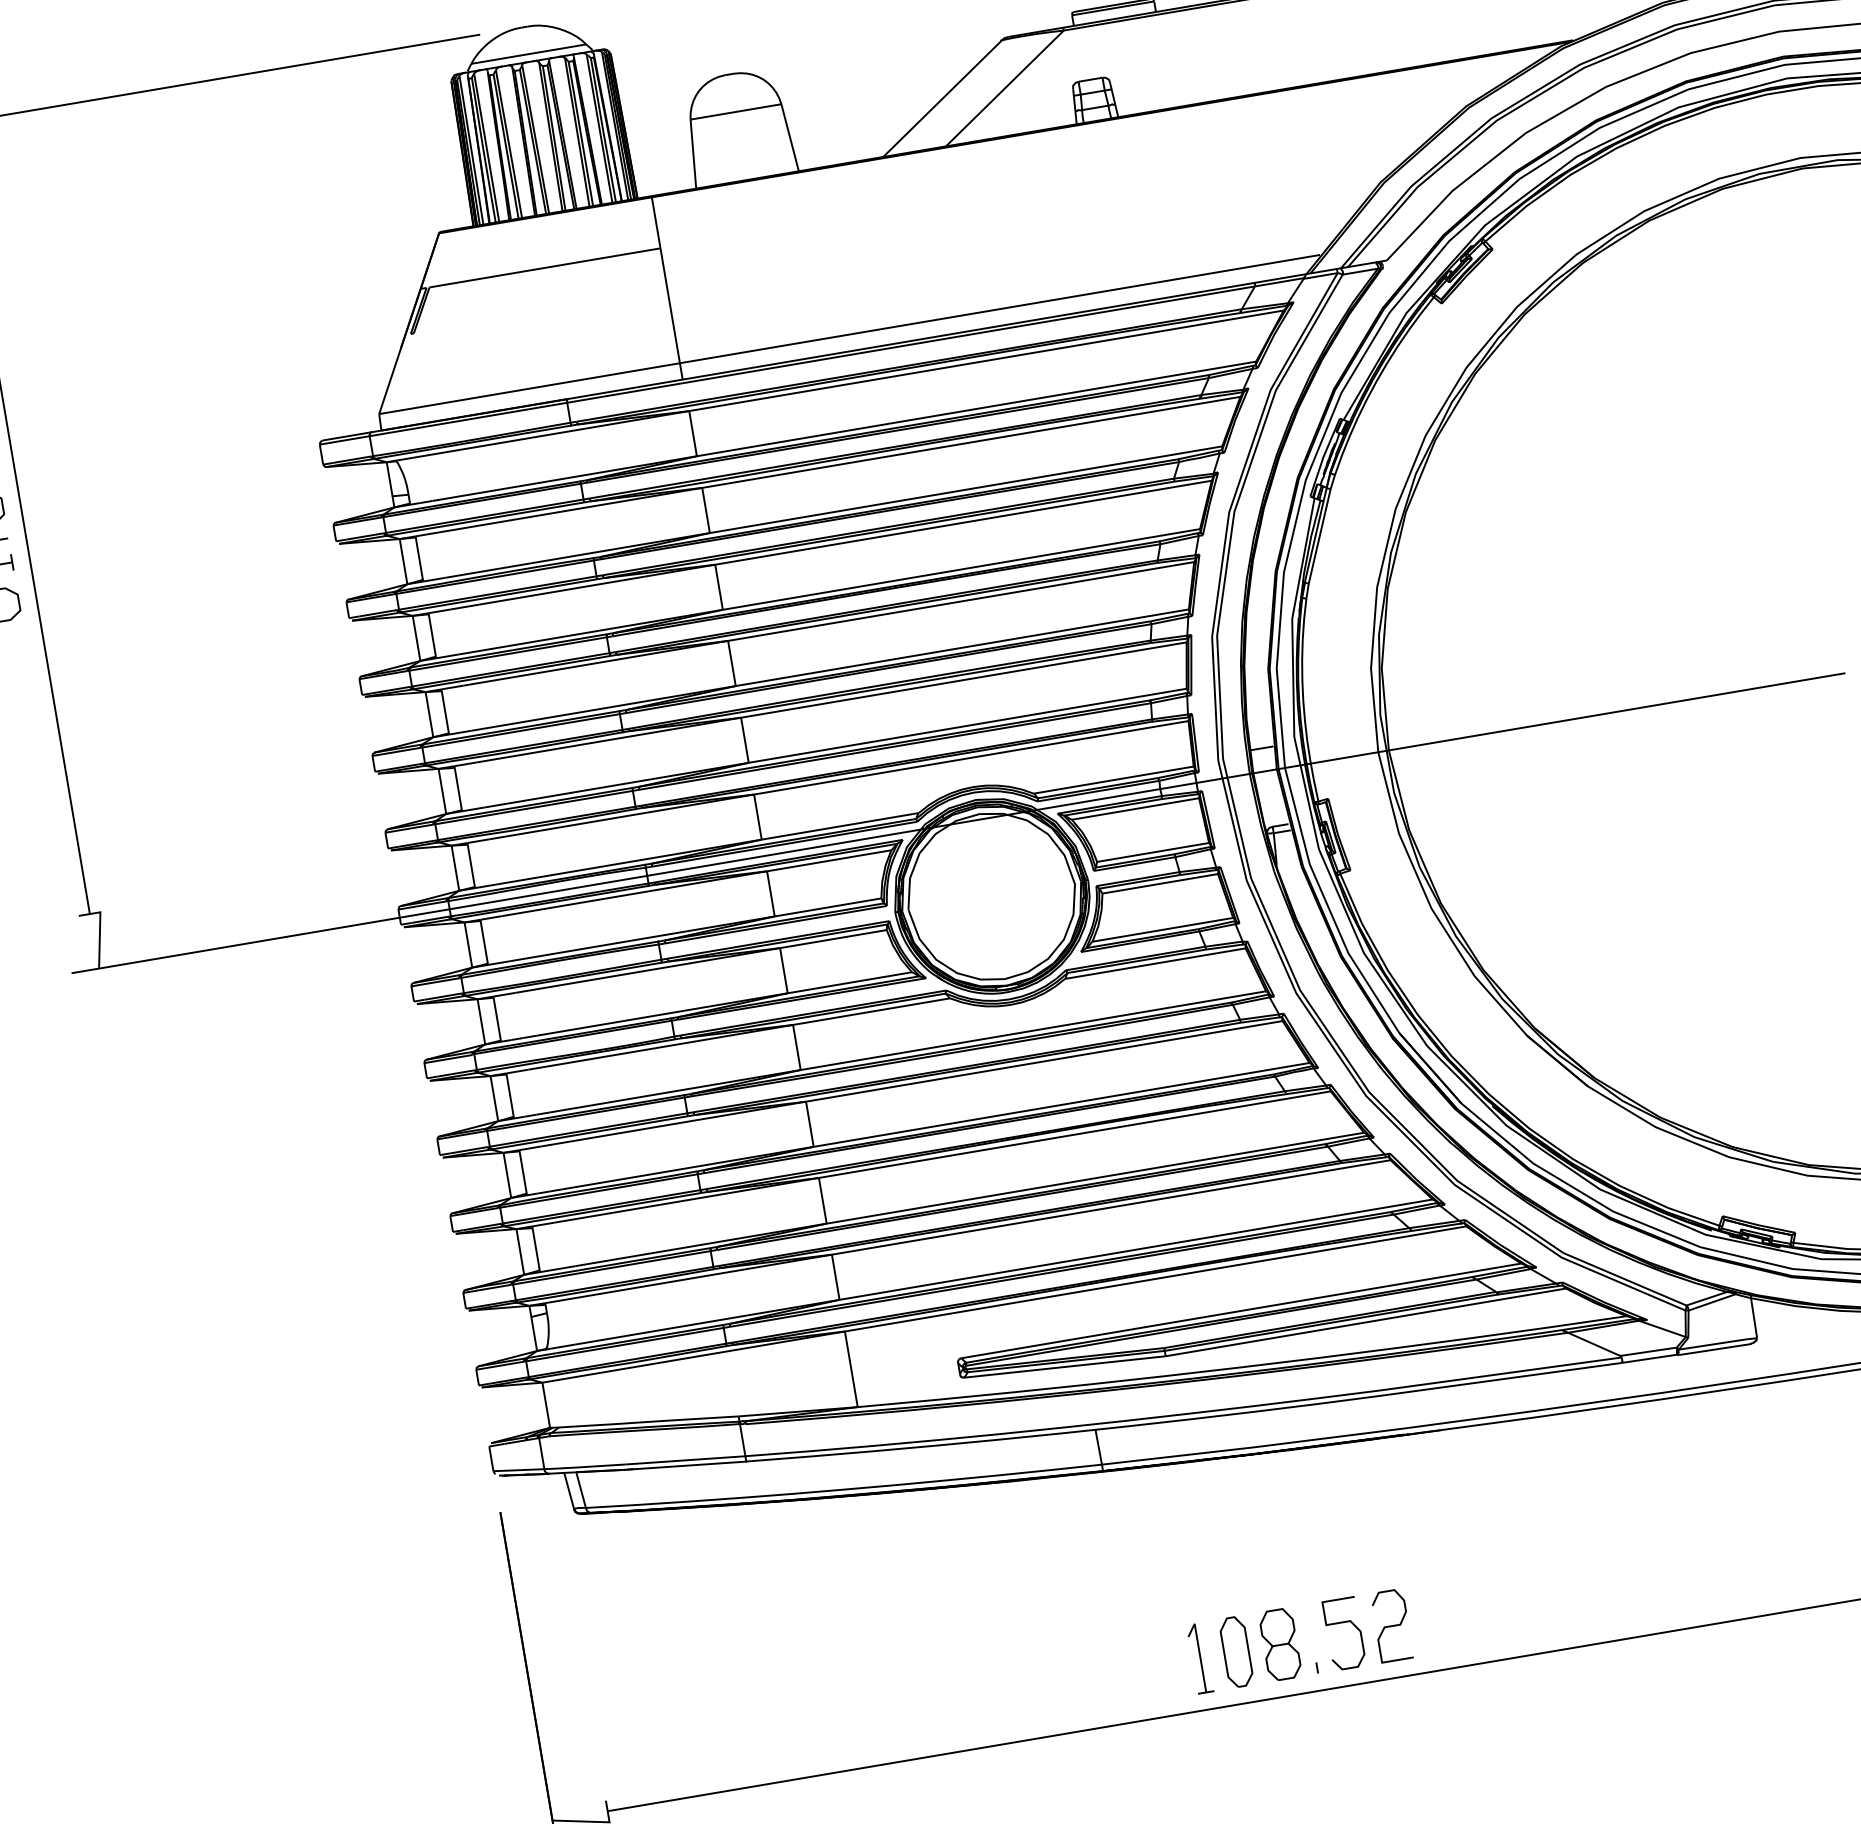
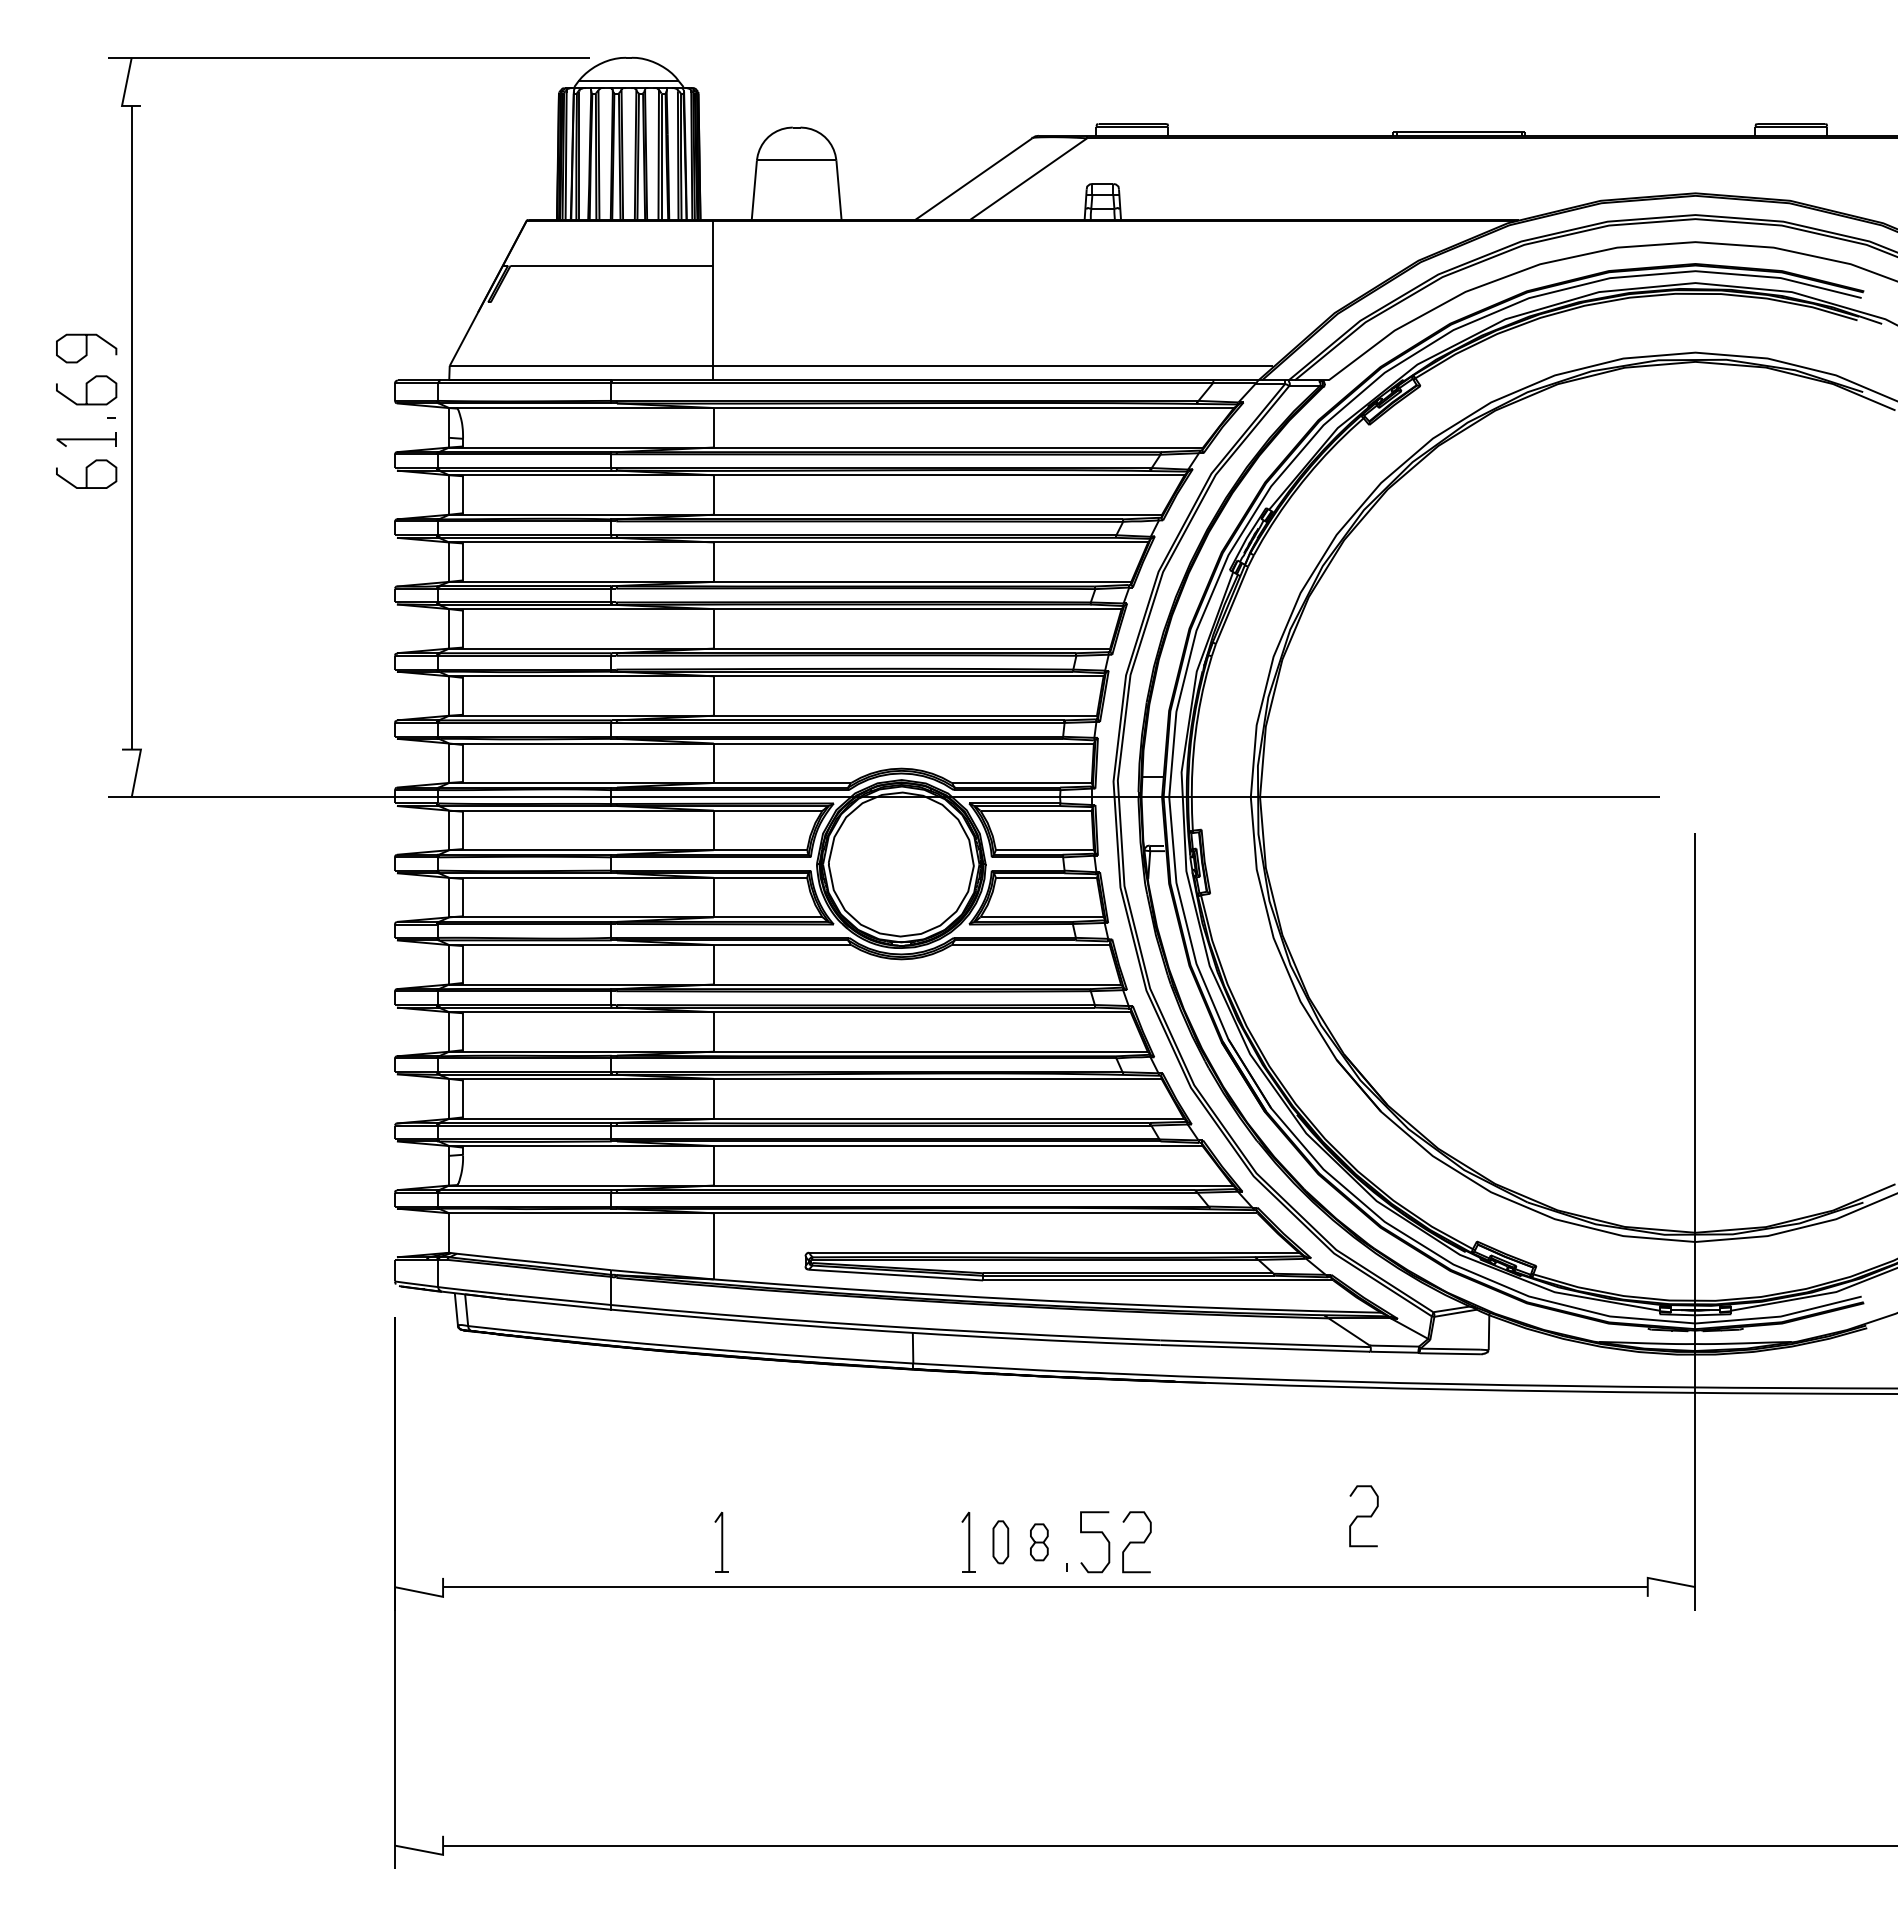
curve: (1646, 1552) -> (1363, 1516), added
part: (1280, 1644) -> (1039, 1542), size x0.6
part: (1236, 1652) -> (1000, 1542), size x0.7
part: (917, 1705) -> (721, 1541), added

